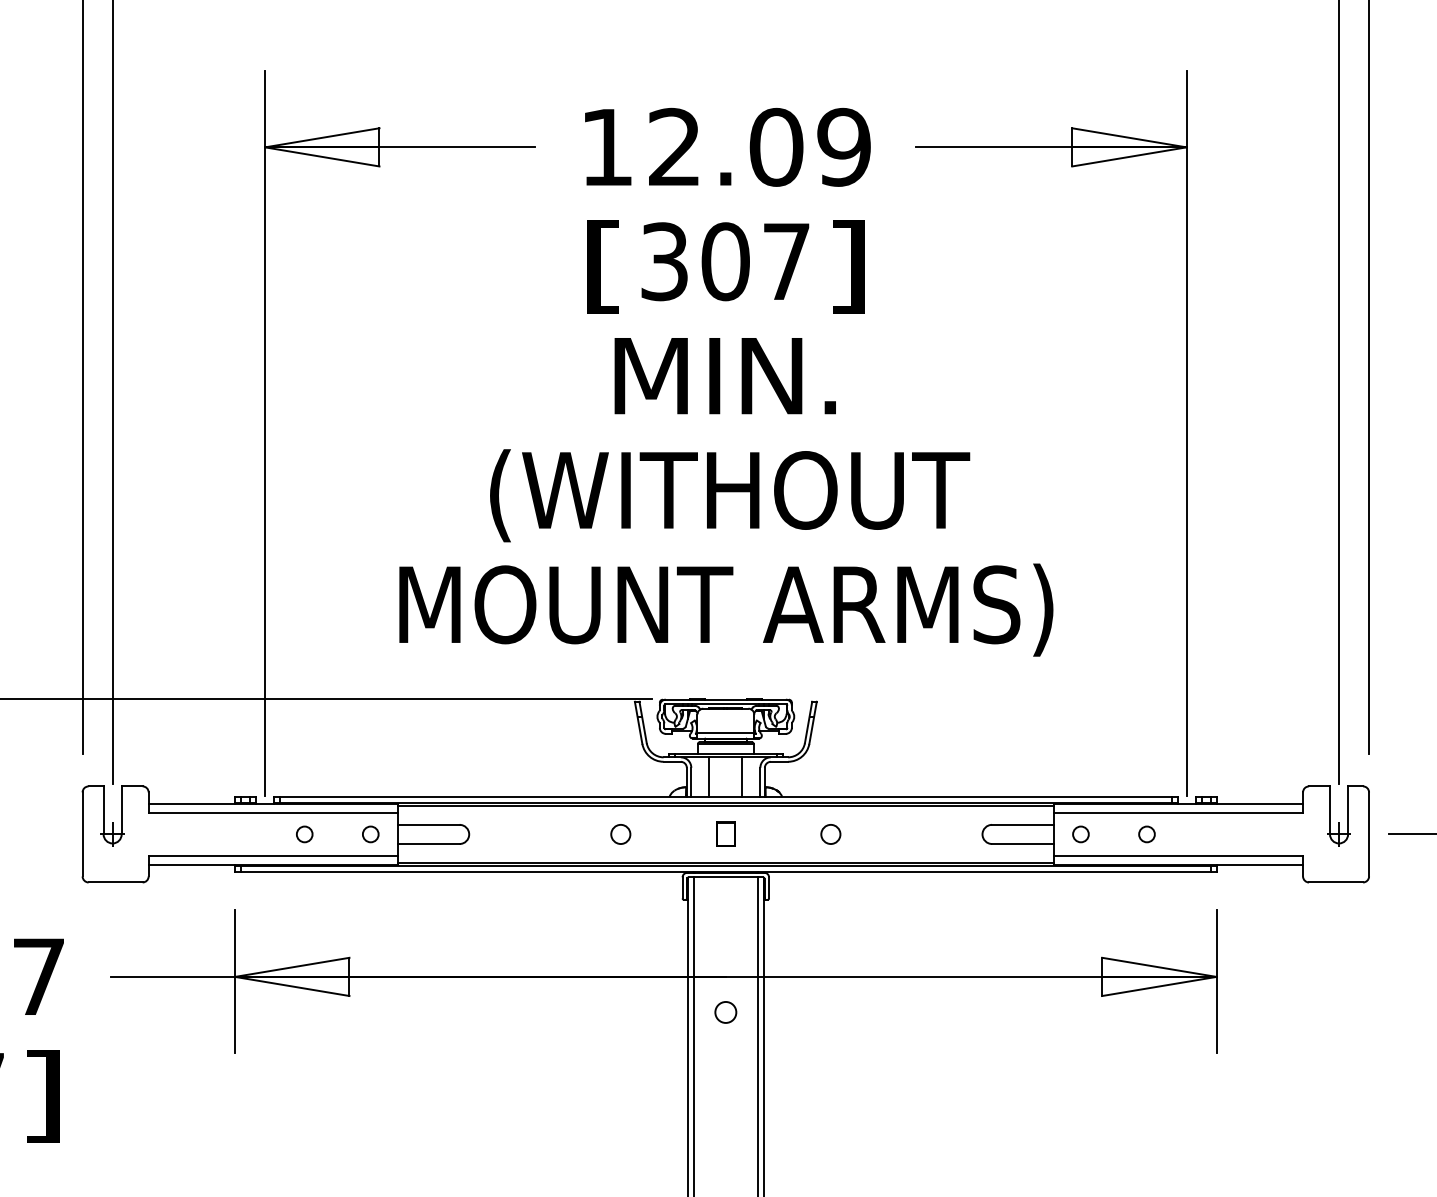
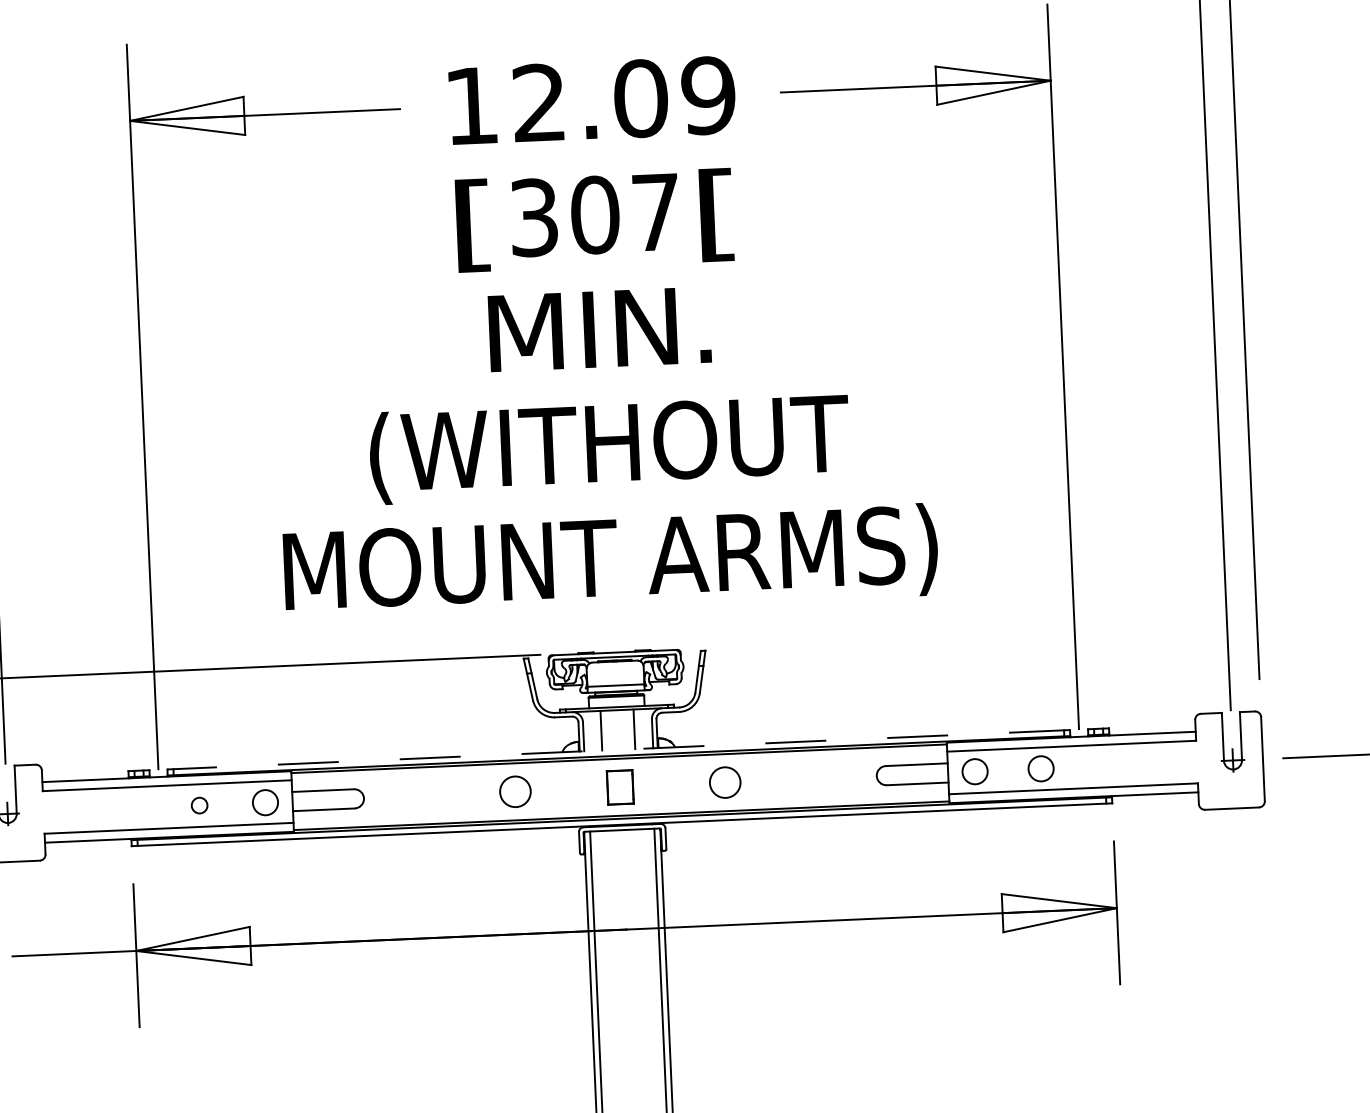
text: (847, 266) -> (717, 214), ] -> [
line: (725, 796) -> (618, 749), solid -> dashed
part: (725, 833) -> (619, 786), size x1.4
circle: (370, 834) -> (265, 802), size x1.6
circle: (620, 834) -> (515, 791), size x1.6
circle: (830, 834) -> (724, 782), size x1.6
circle: (1080, 834) -> (974, 771), size x1.6
circle: (1146, 834) -> (1040, 768), size x1.6
circle: (725, 1012) -> (627, 965), removed

